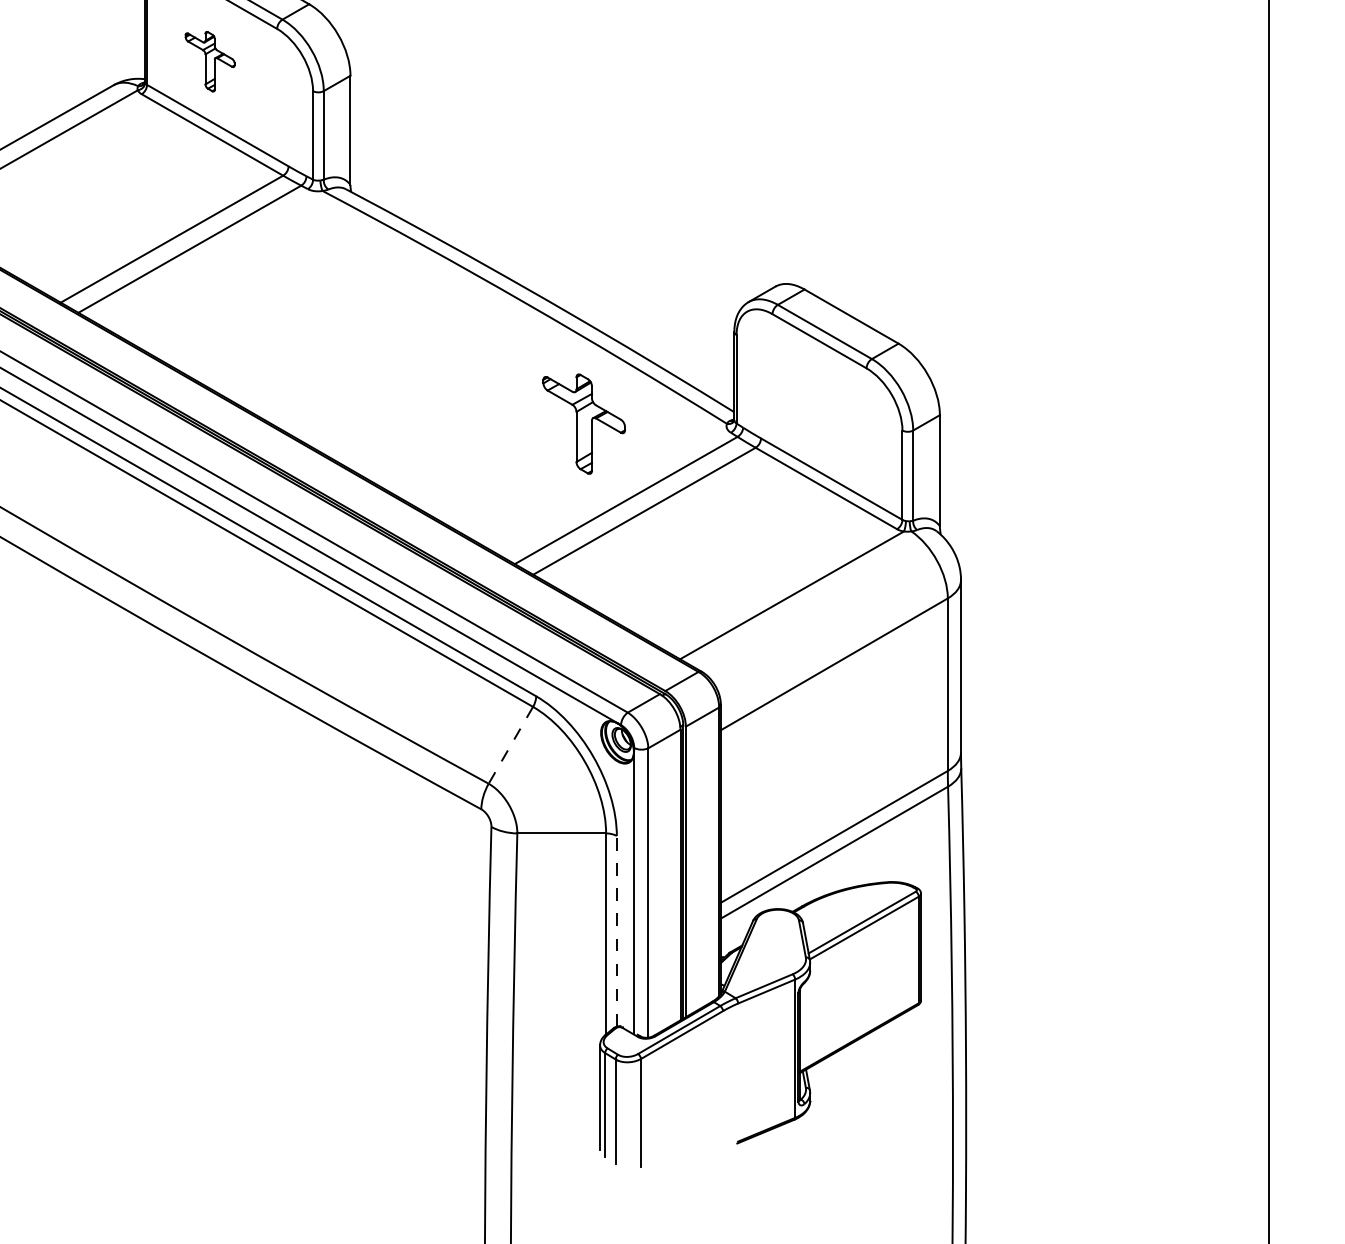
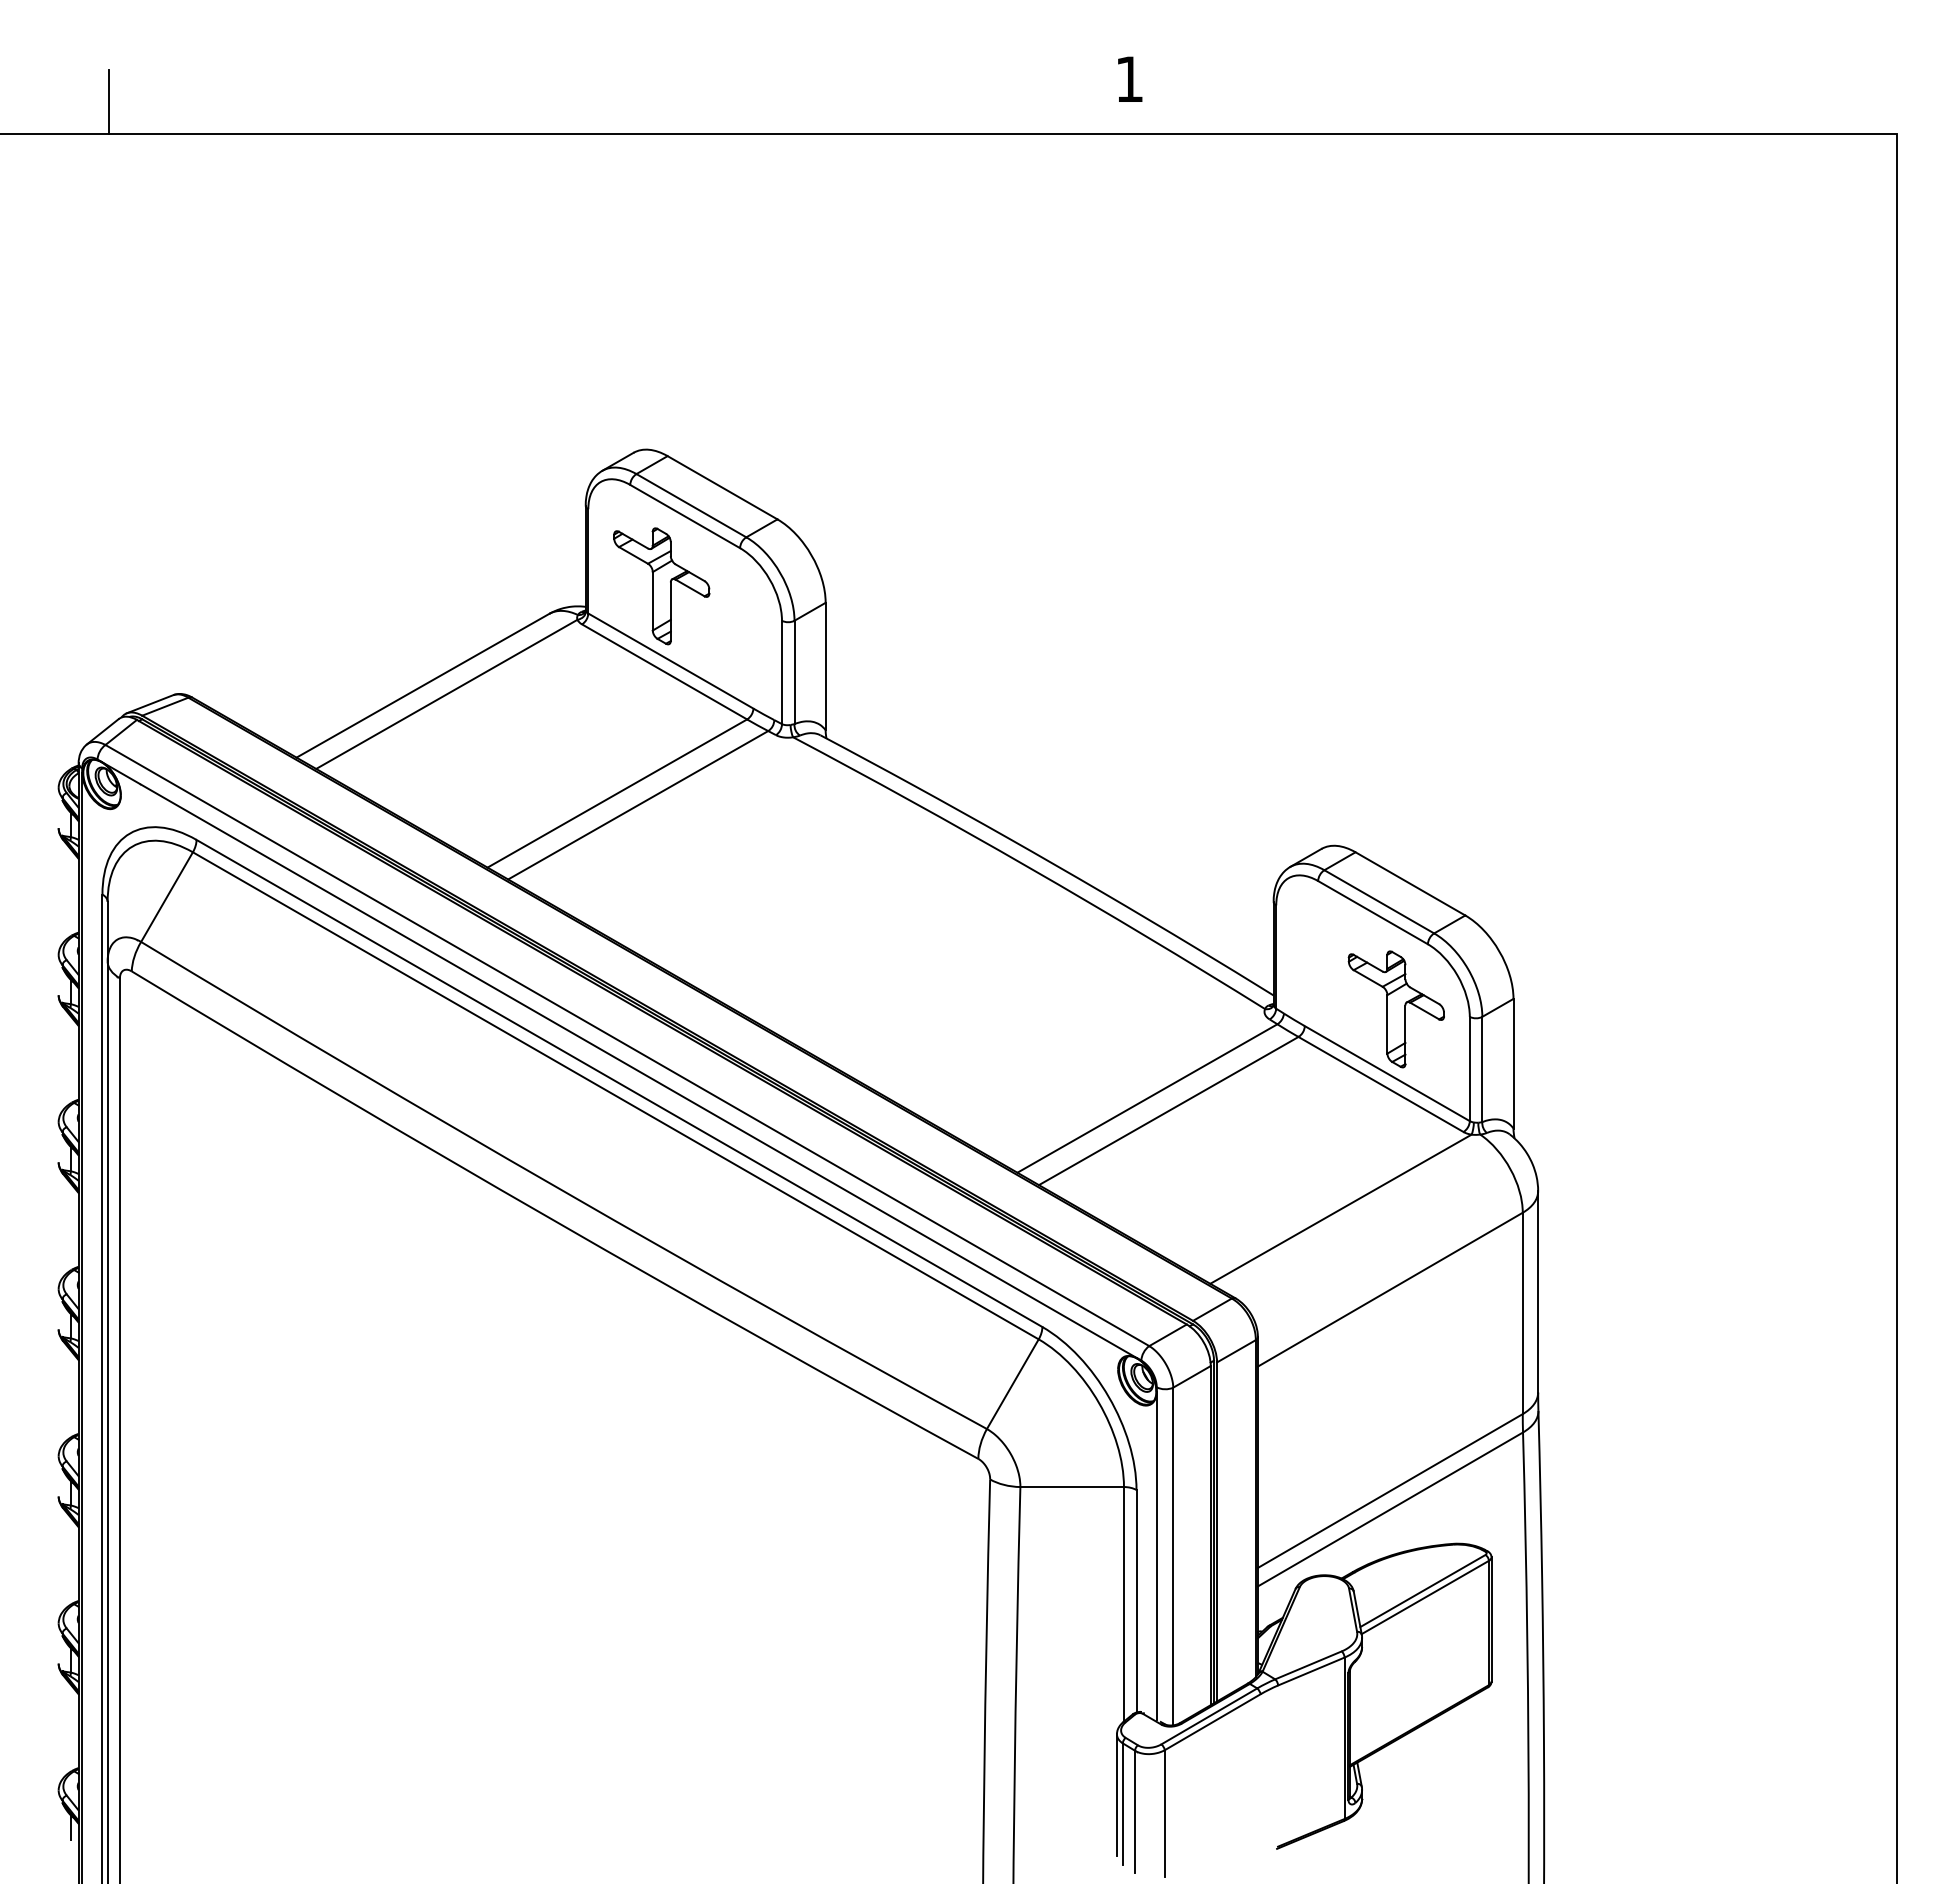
part: (209, 61) -> (661, 586), size x1.67
part: (583, 424) -> (1395, 1009), moved
line: (510, 745) -> (1012, 1384), dashed -> solid
line: (616, 930) -> (1136, 1600), dashed -> solid

